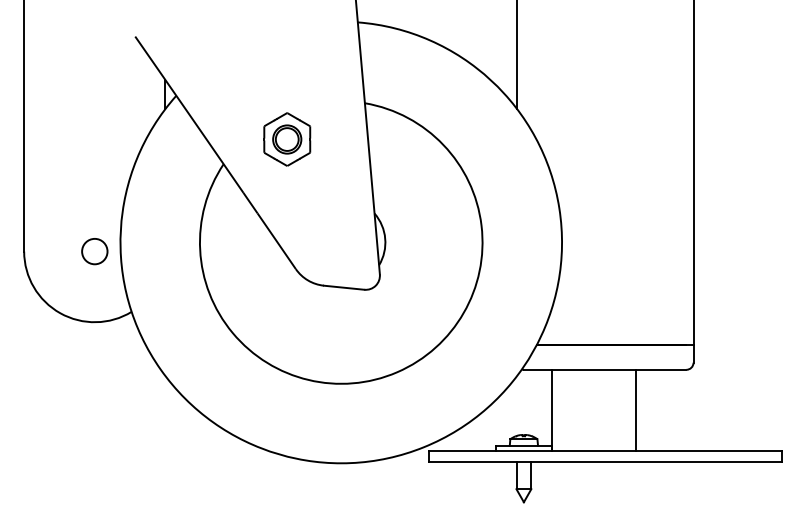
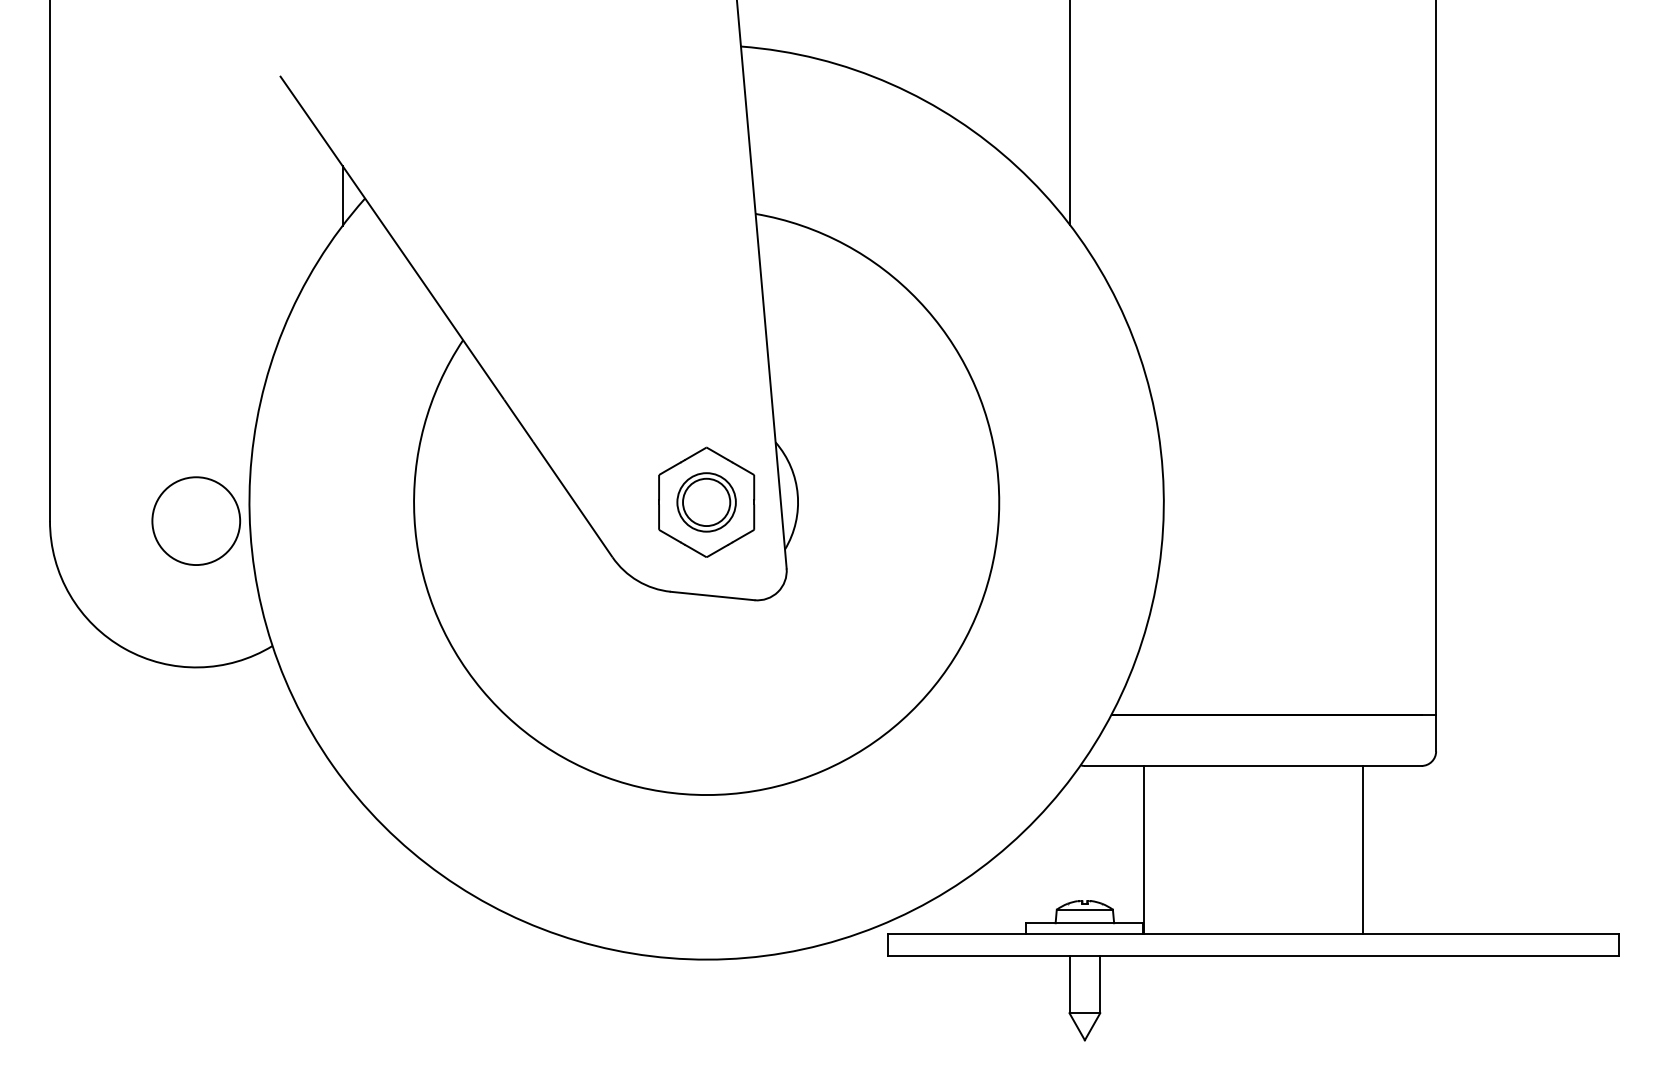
part: (287, 139) -> (707, 502), moved
circle: (94, 251) -> (195, 520), size x1.67
line: (636, 410) -> (1363, 850), moved

